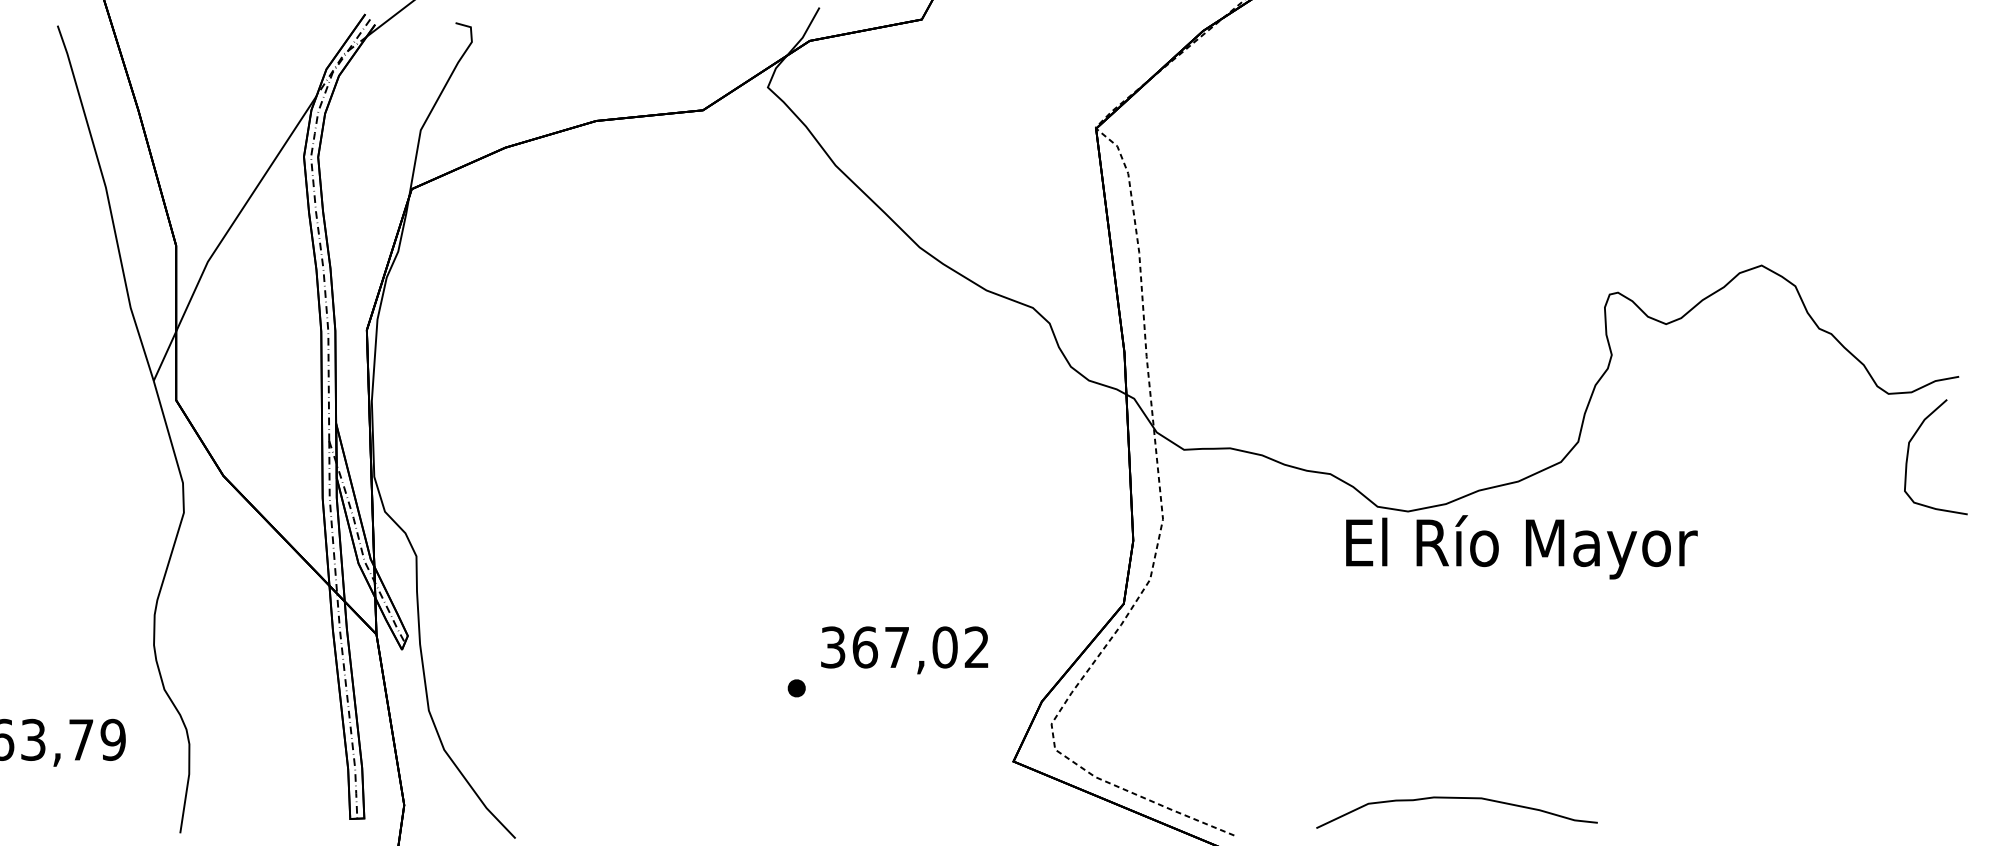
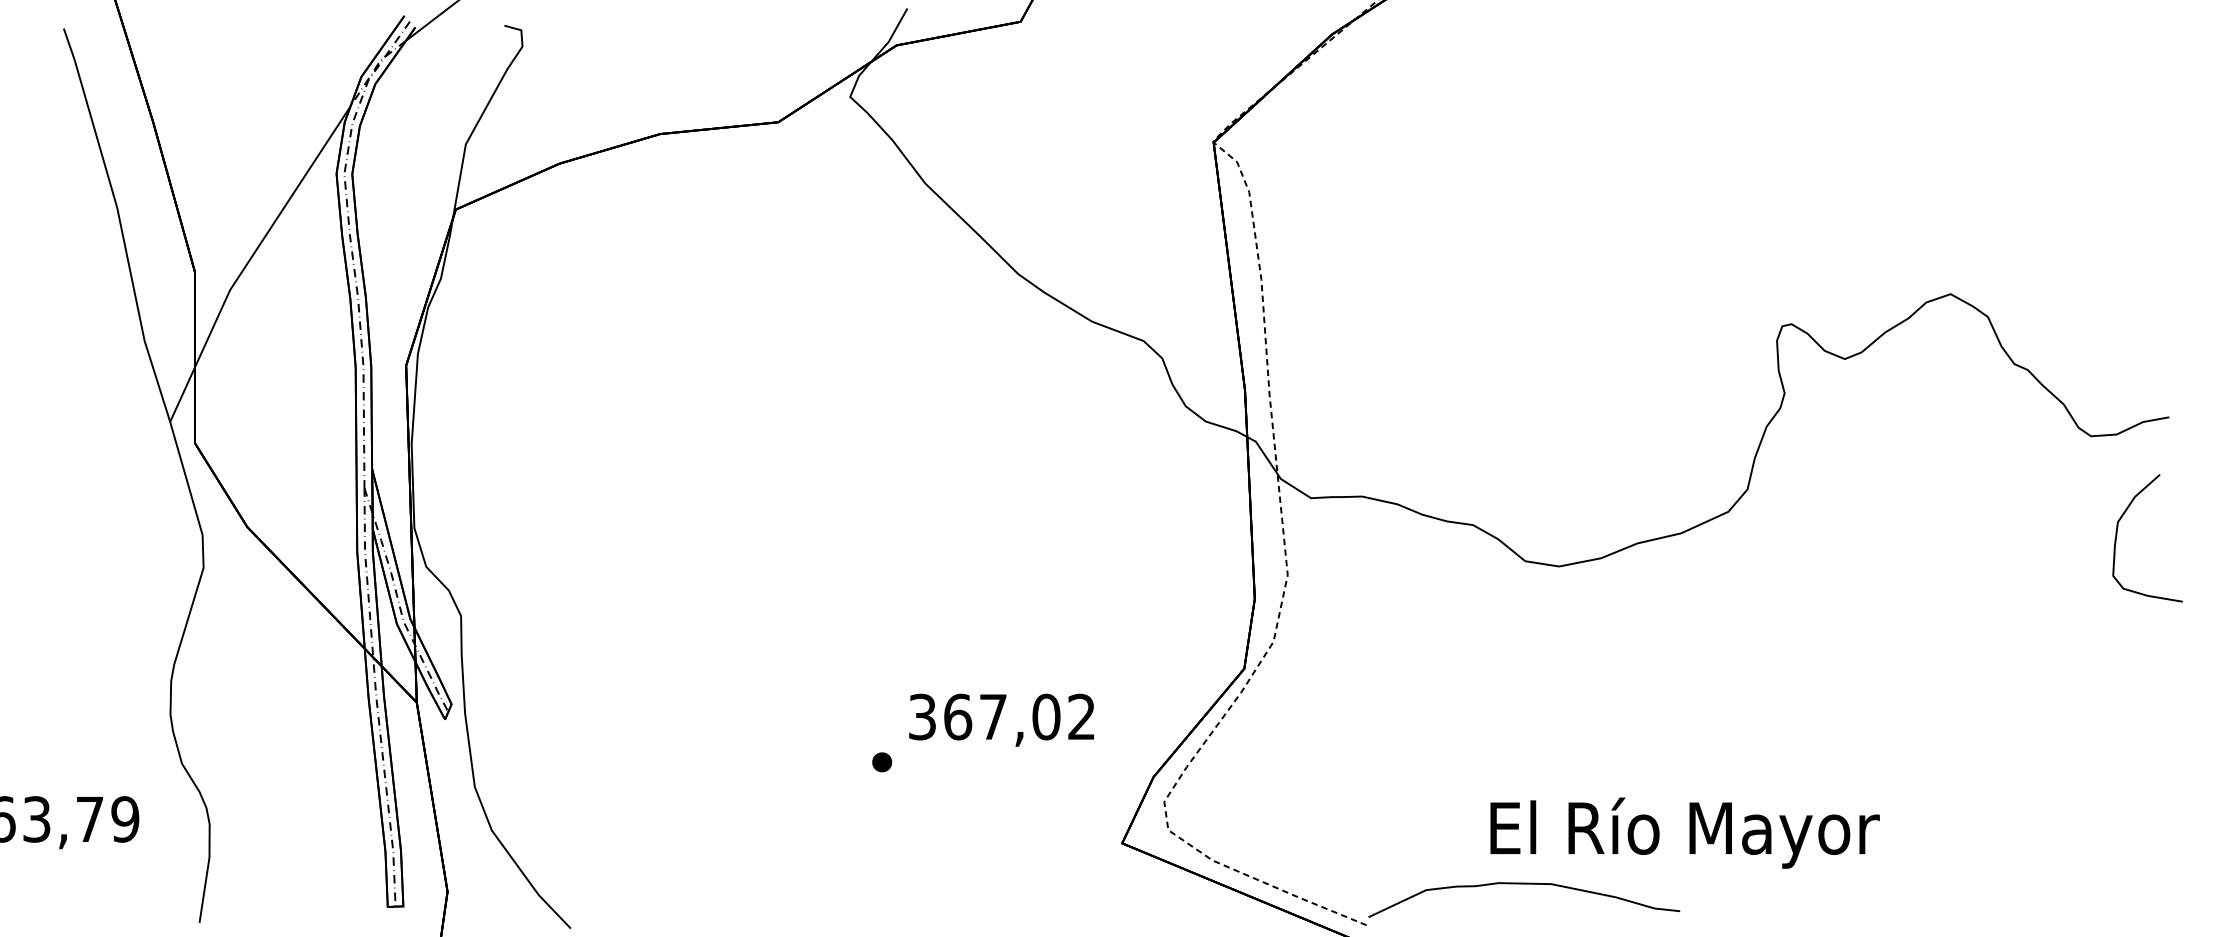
curve: (1908, 454) -> (2117, 535), moved
text: (1521, 546) -> (1684, 832), moved
curve: (1457, 798) -> (1524, 884), moved

